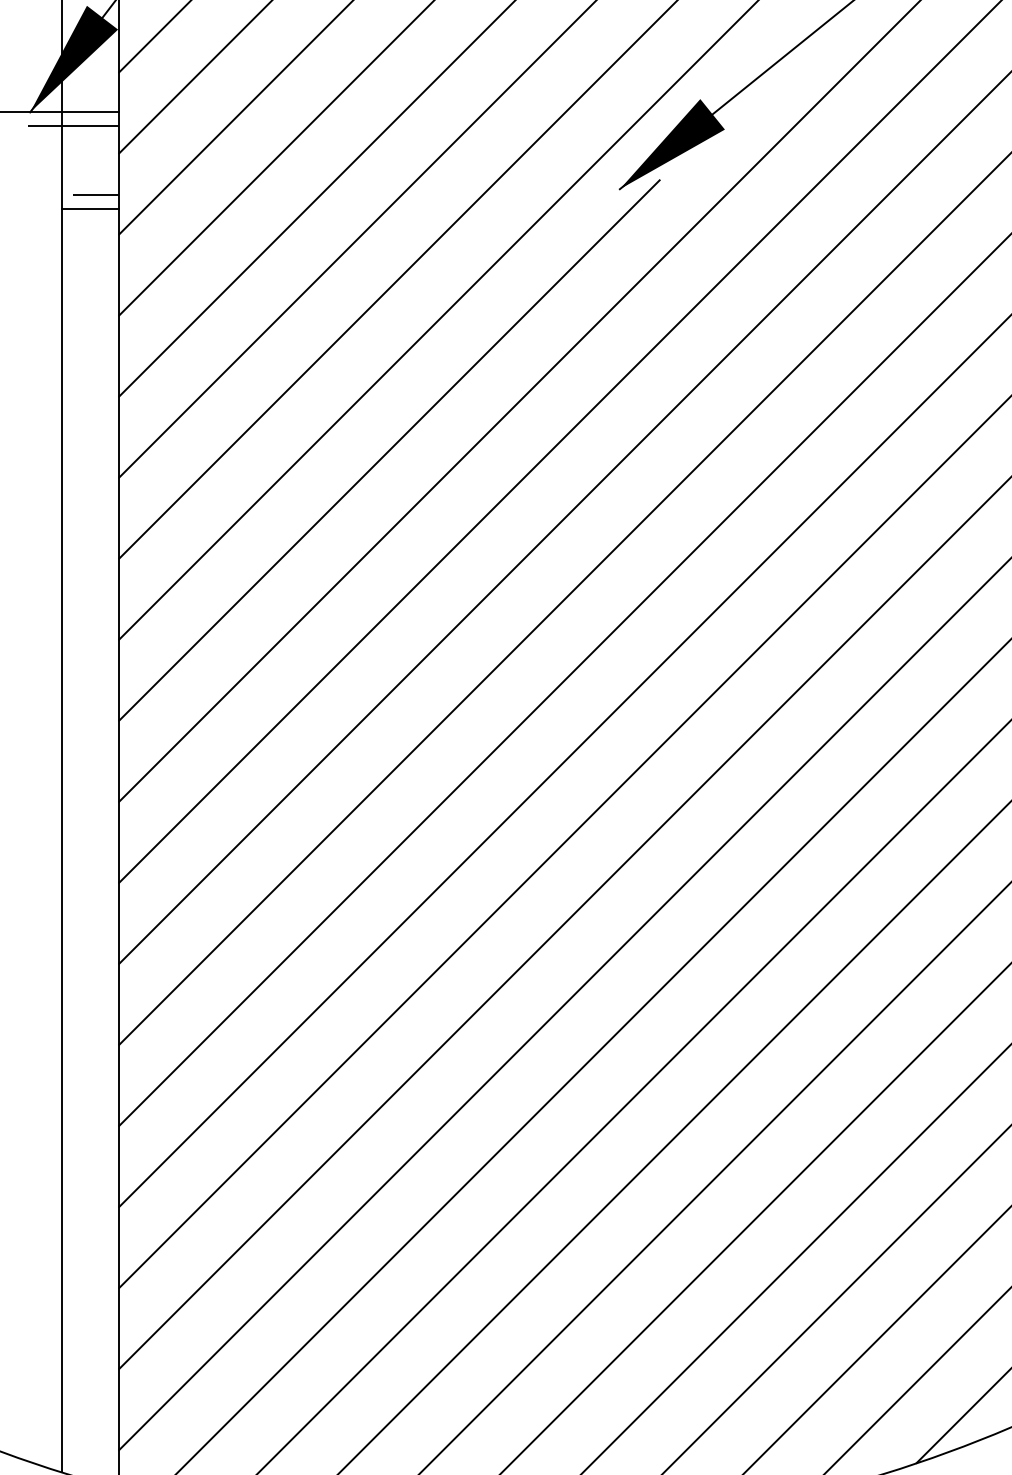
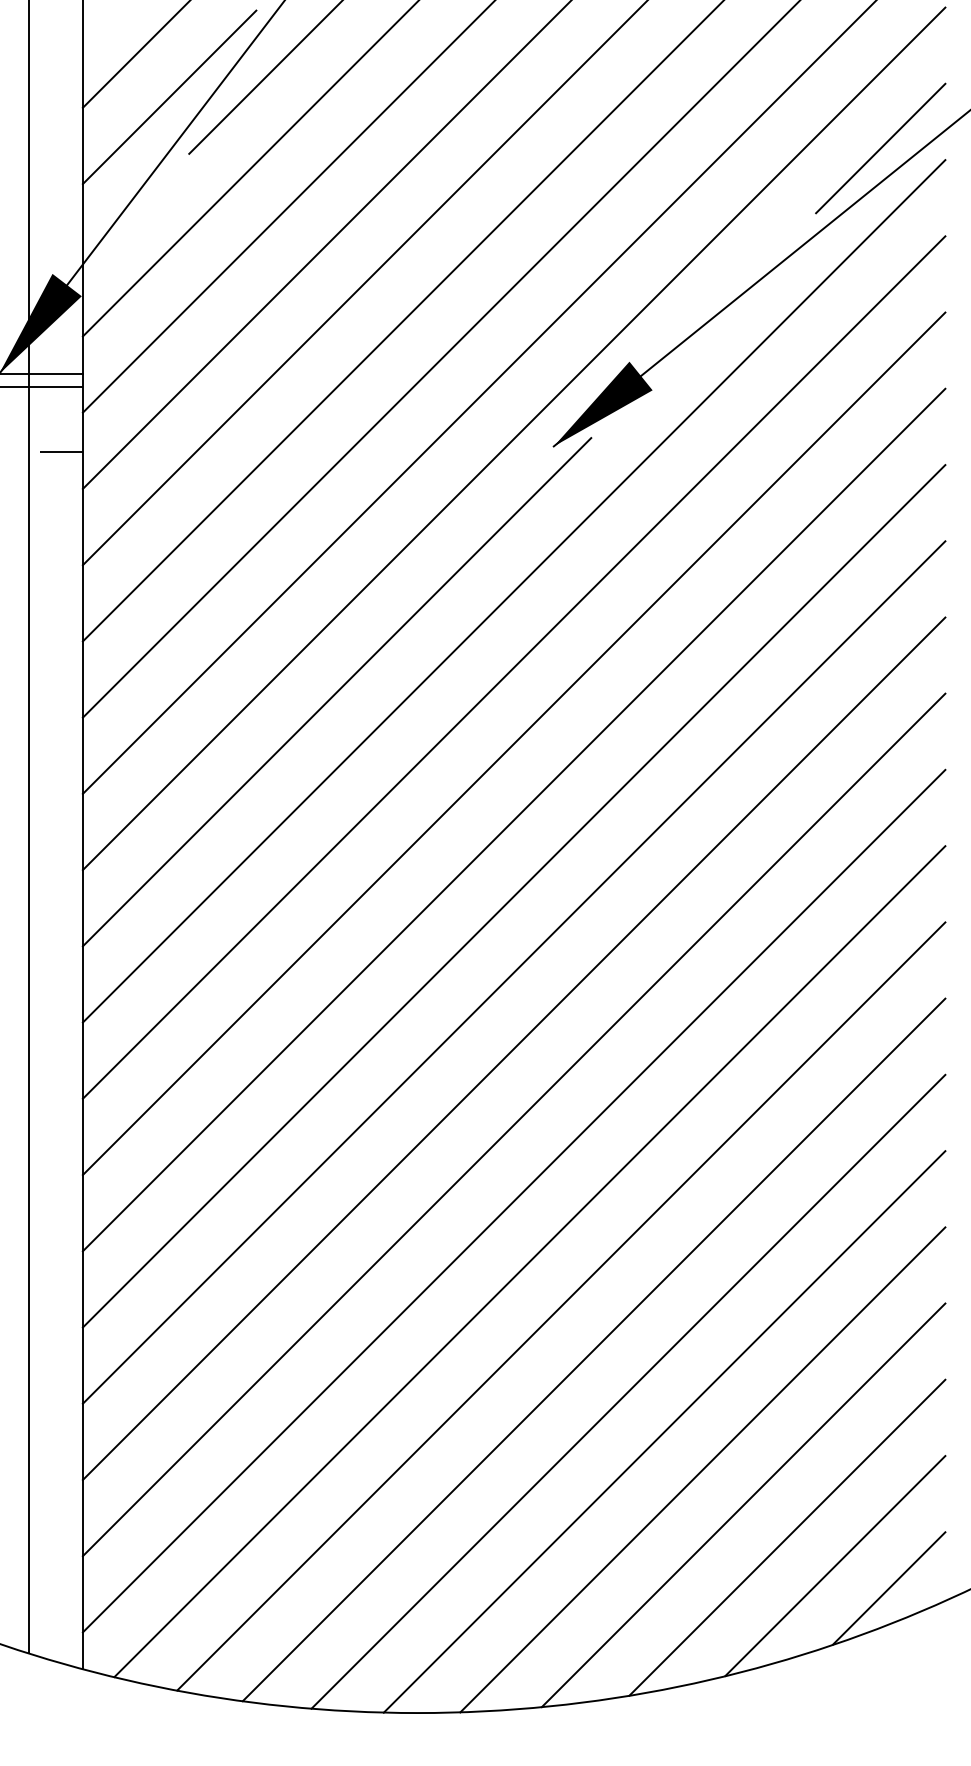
line: (90, 208) -> (55, 464), removed

